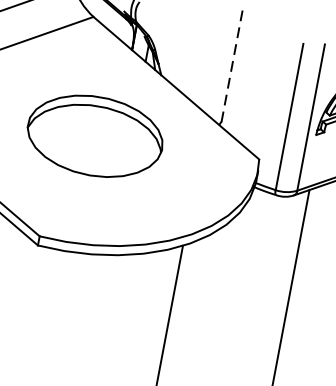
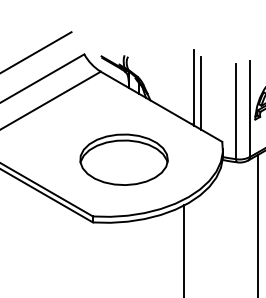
line: (232, 68) -> (194, 87), dashed -> solid
line: (241, 77) -> (201, 92), added
part: (94, 135) -> (123, 159), moved

